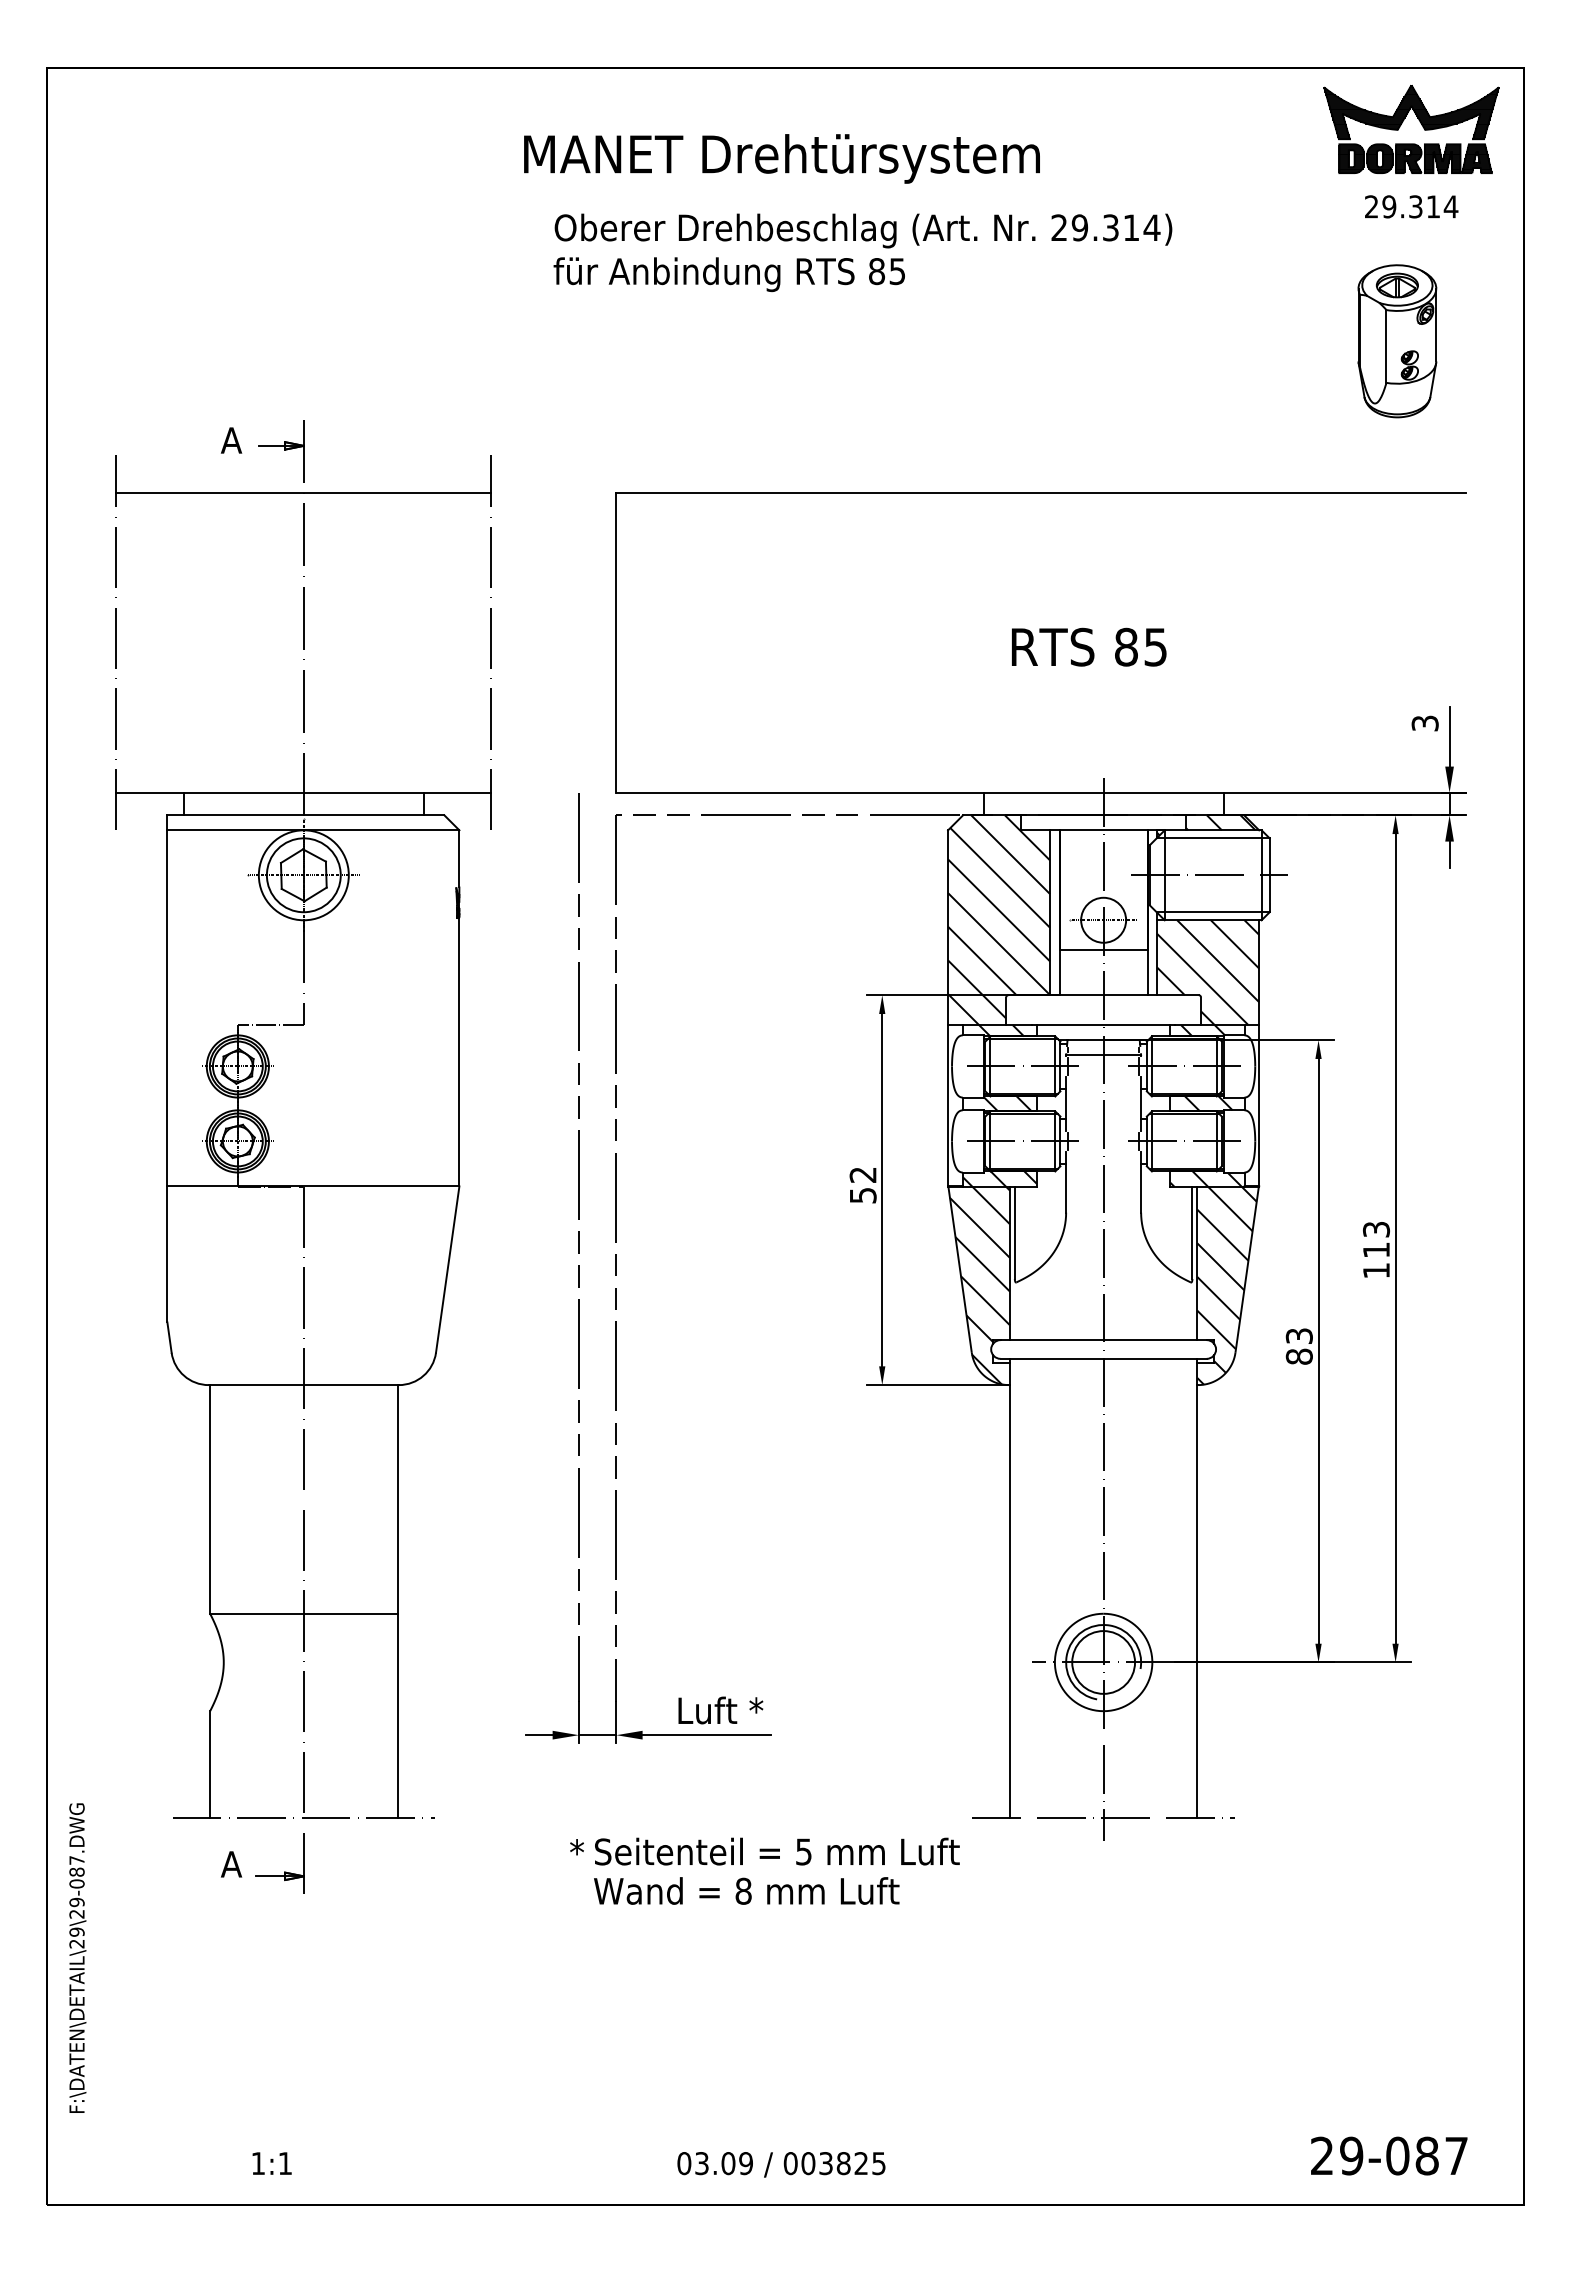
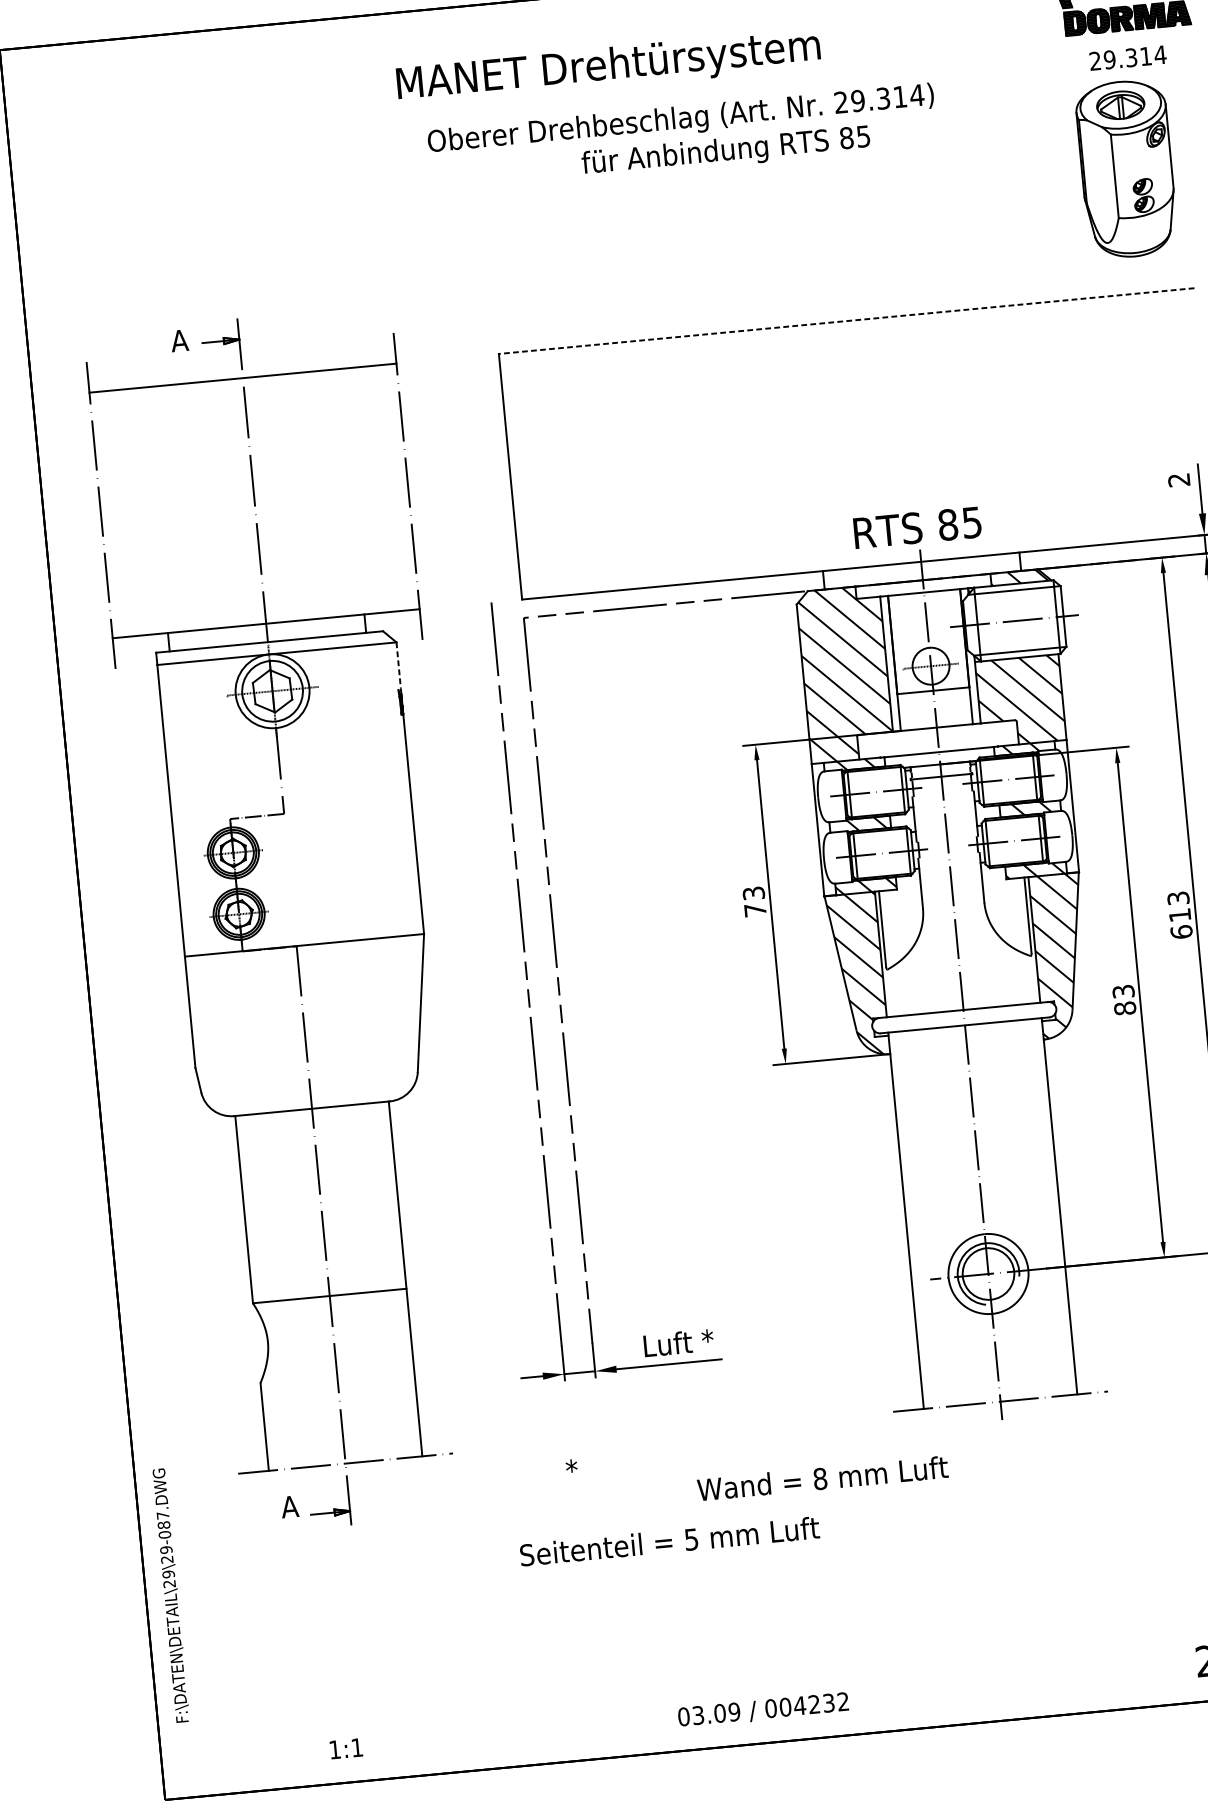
text: (728, 274) -> (725, 152), moved
part: (1397, 341) -> (1126, 169), size x1.4
line: (1040, 492) -> (846, 320), solid -> dashed
text: (1089, 646) -> (917, 527), moved
text: (1424, 723) -> (1178, 480), 3 -> 2
line: (459, 858) -> (398, 665), solid -> dashed
text: (862, 1185) -> (754, 902), 52 -> 73
text: (1376, 1270) -> (1181, 931), 113 -> 613
text: (777, 1851) -> (669, 1541), moved
text: (746, 1890) -> (822, 1478), moved
text: (851, 2163) -> (820, 1703), 003825 -> 004232

